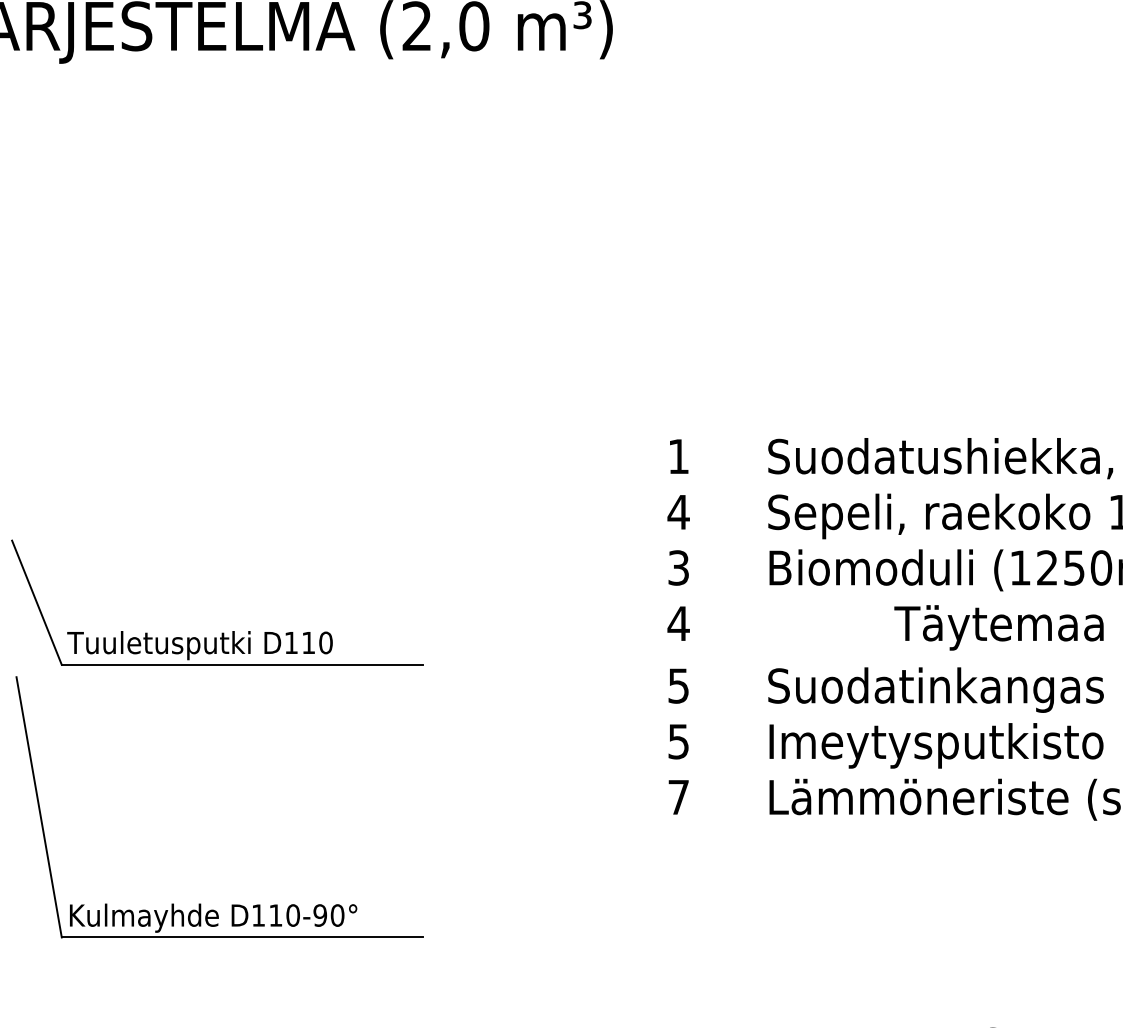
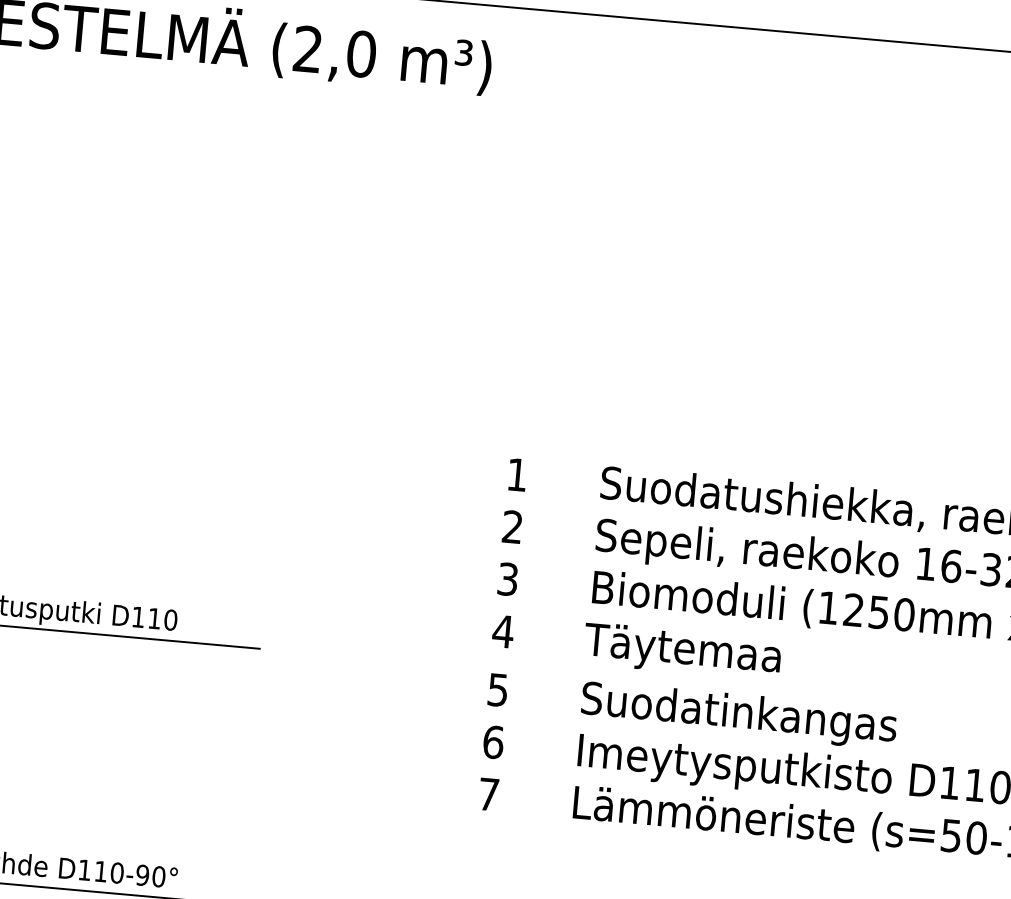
text: (678, 511) -> (512, 526), 4 -> 2
text: (998, 627) -> (681, 651), moved
text: (678, 741) -> (493, 742), 5 -> 6

